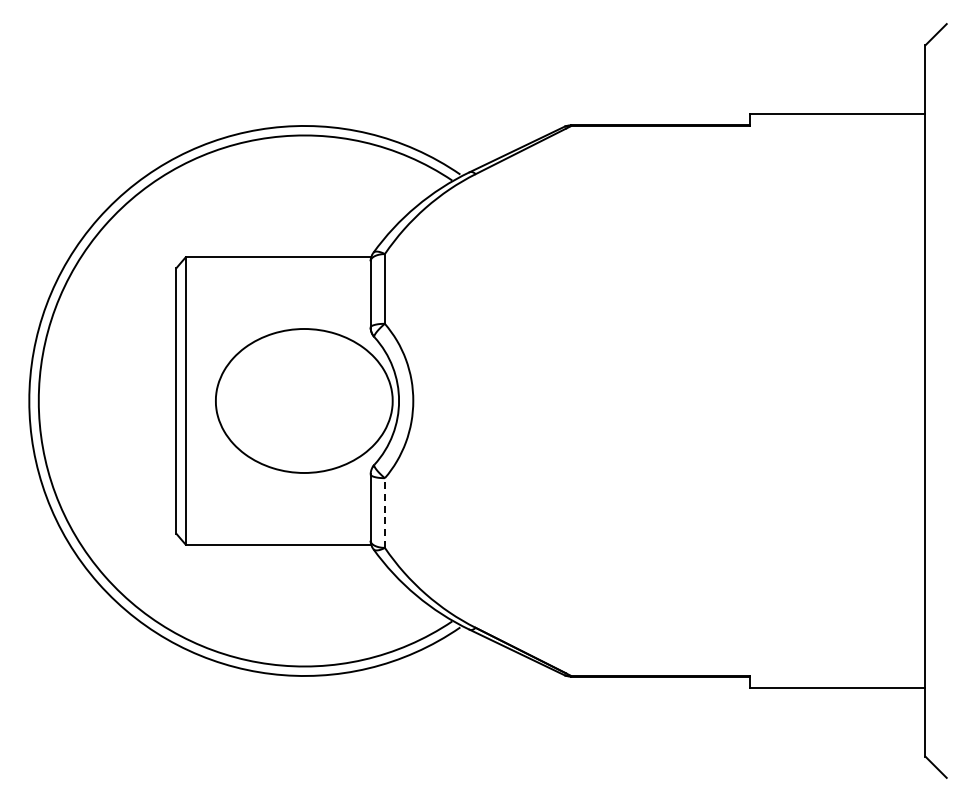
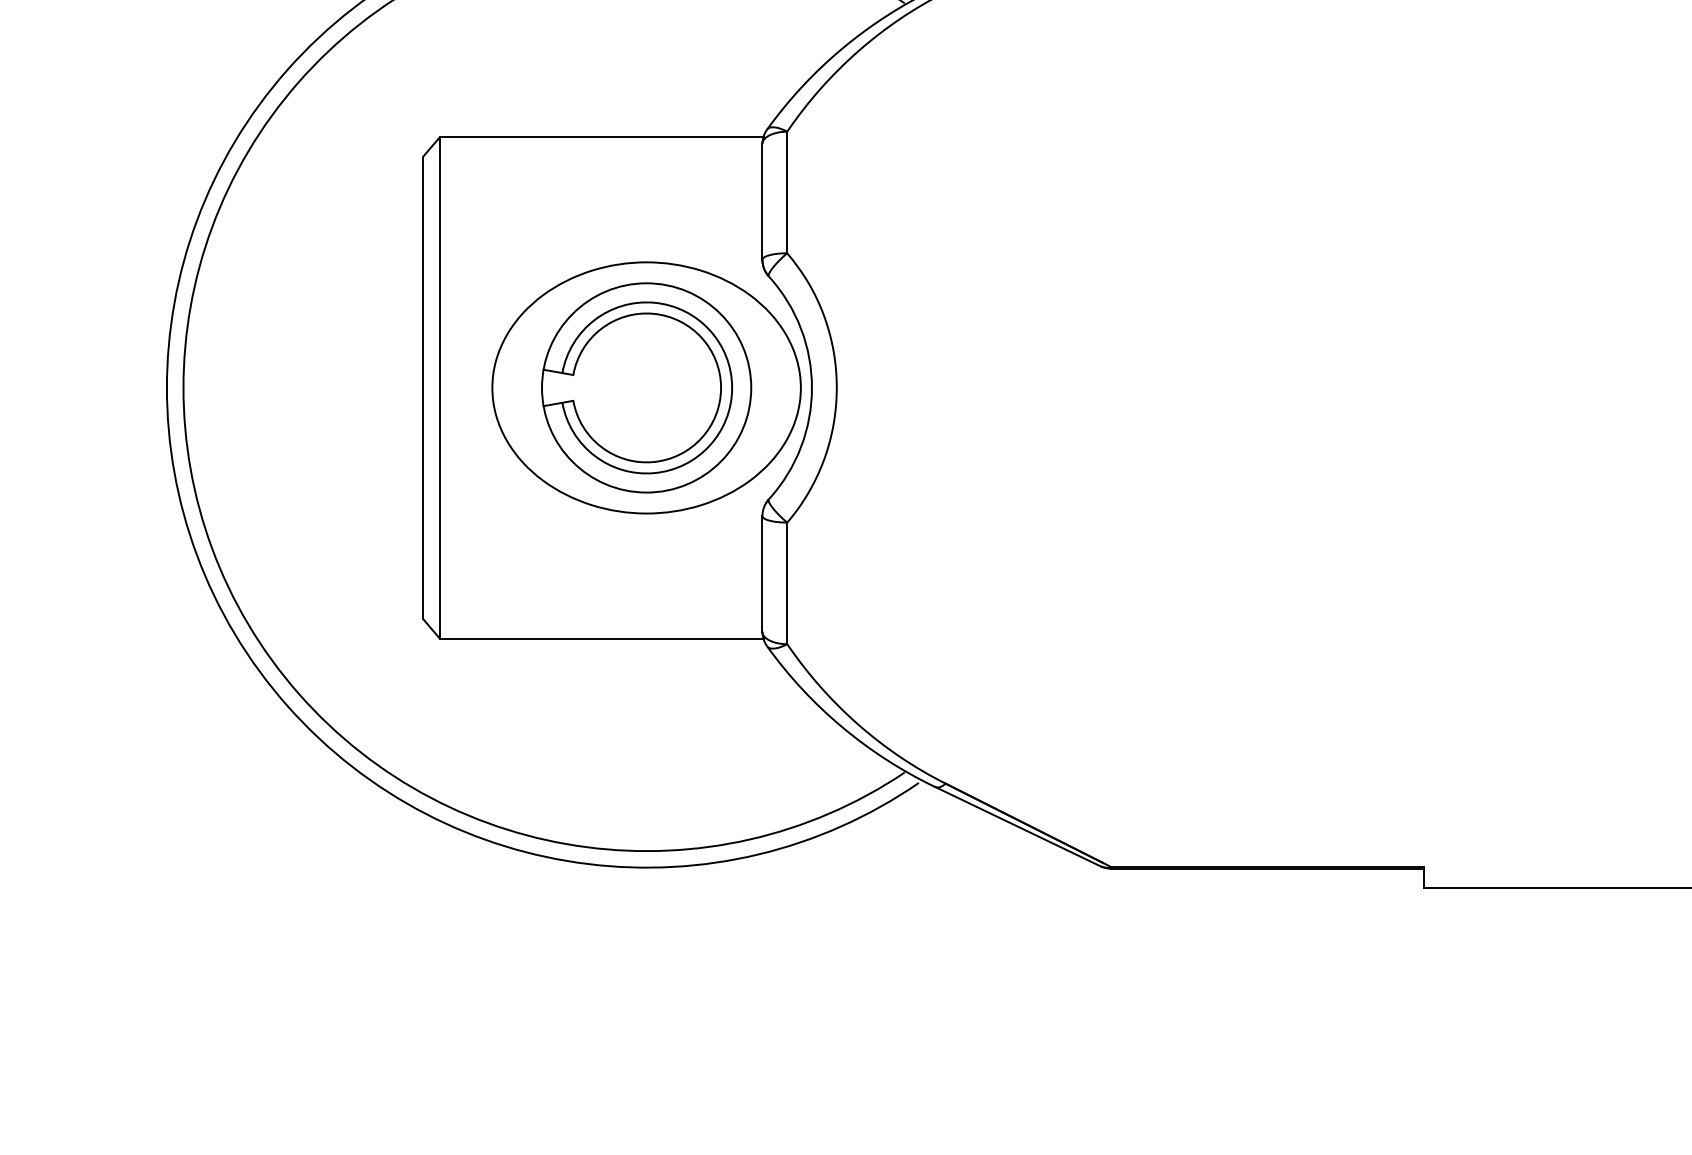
part: (304, 400) -> (646, 387), added
line: (384, 513) -> (786, 584), dashed -> solid

